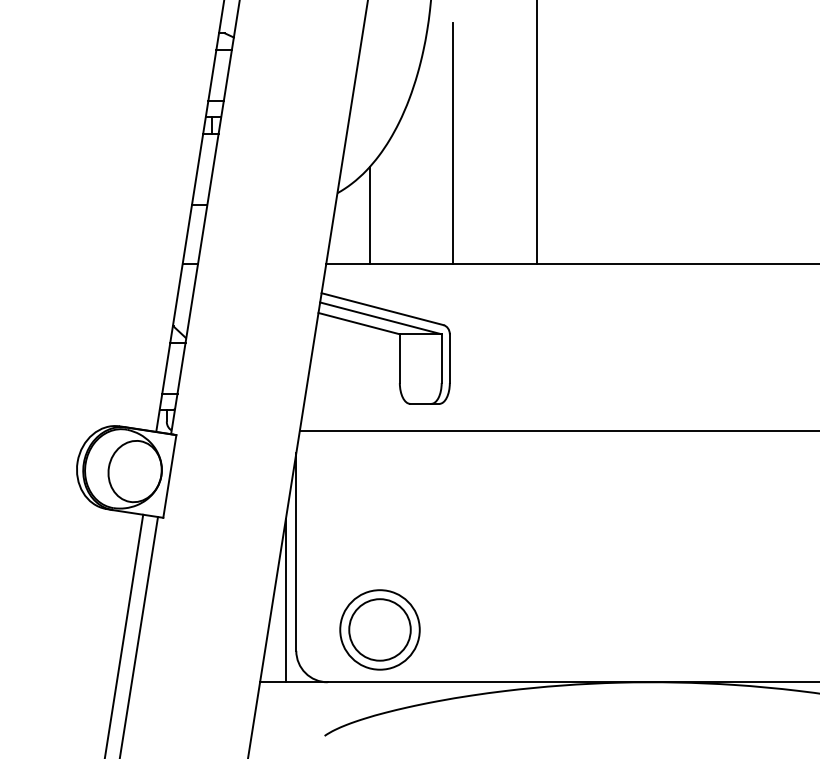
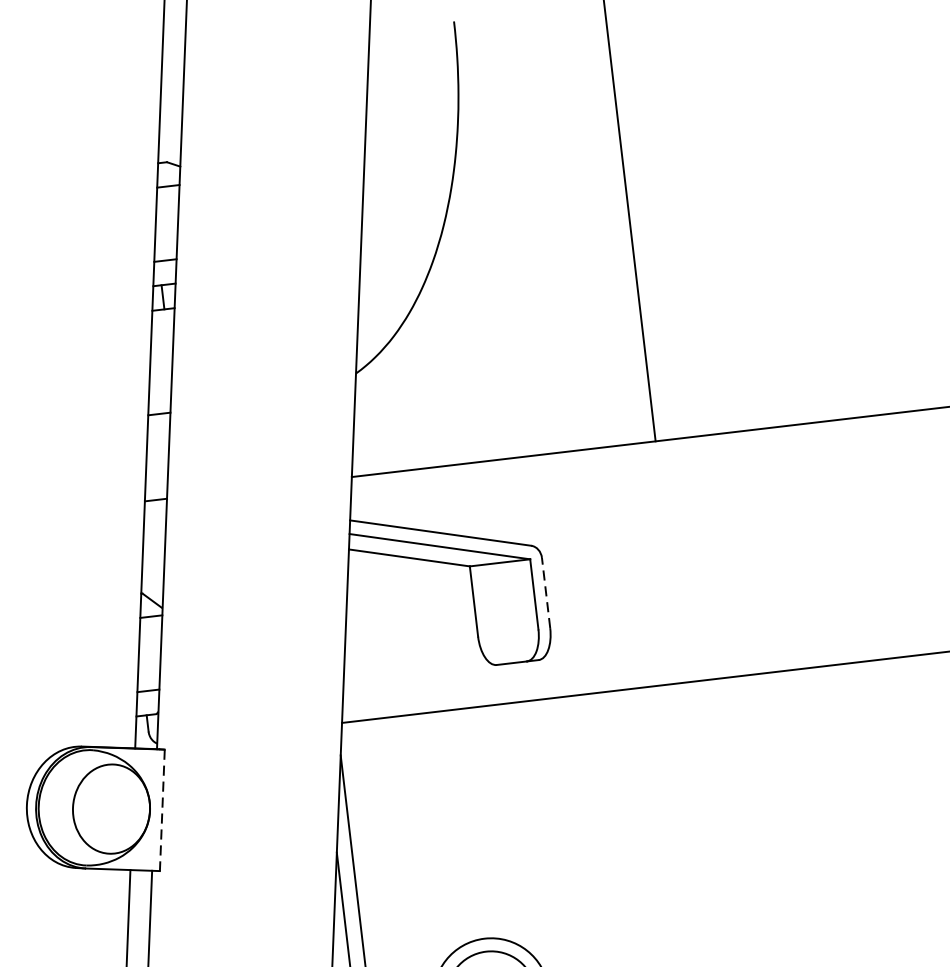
line: (453, 142) -> (514, 280), removed
line: (369, 215) -> (405, 400), removed
line: (449, 358) -> (545, 592), solid -> dashed
line: (169, 476) -> (161, 810), solid -> dashed

